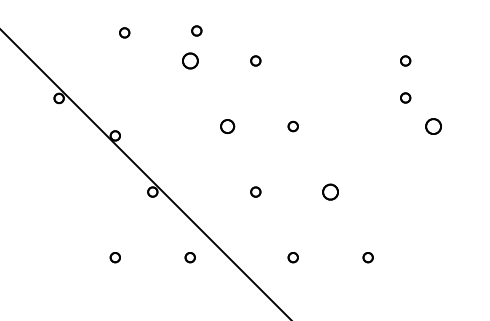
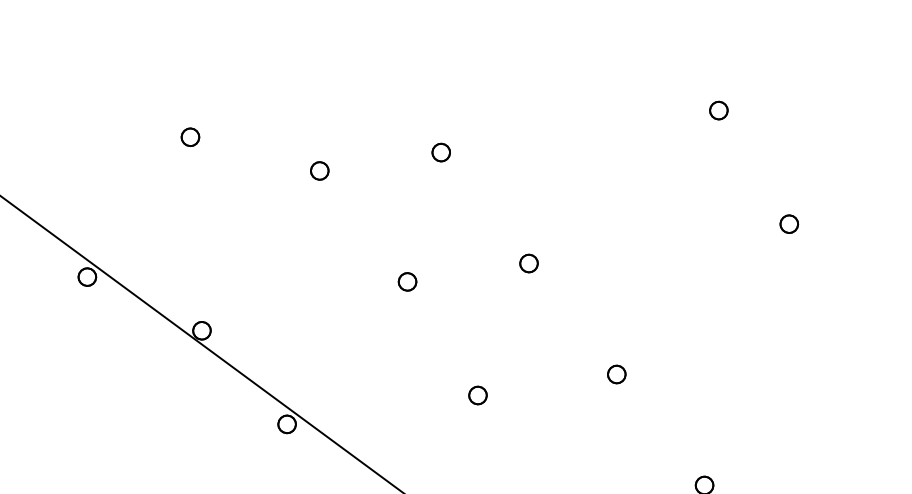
part: (196, 30) -> (322, 112), removed
part: (189, 60) -> (318, 170), size x0.62
part: (405, 97) -> (728, 178), removed
part: (227, 126) -> (407, 281), size x0.71
part: (433, 126) -> (788, 224), size x0.62
part: (330, 191) -> (616, 373), size x0.62

